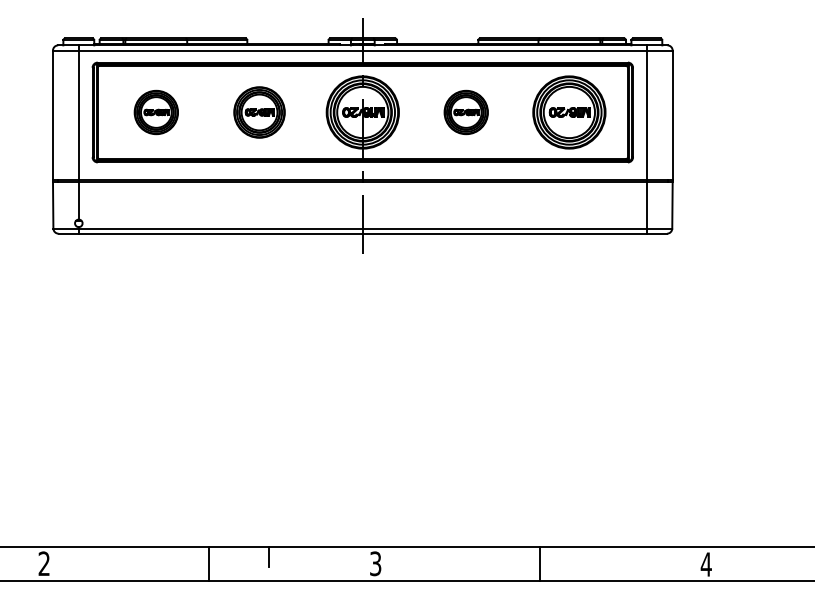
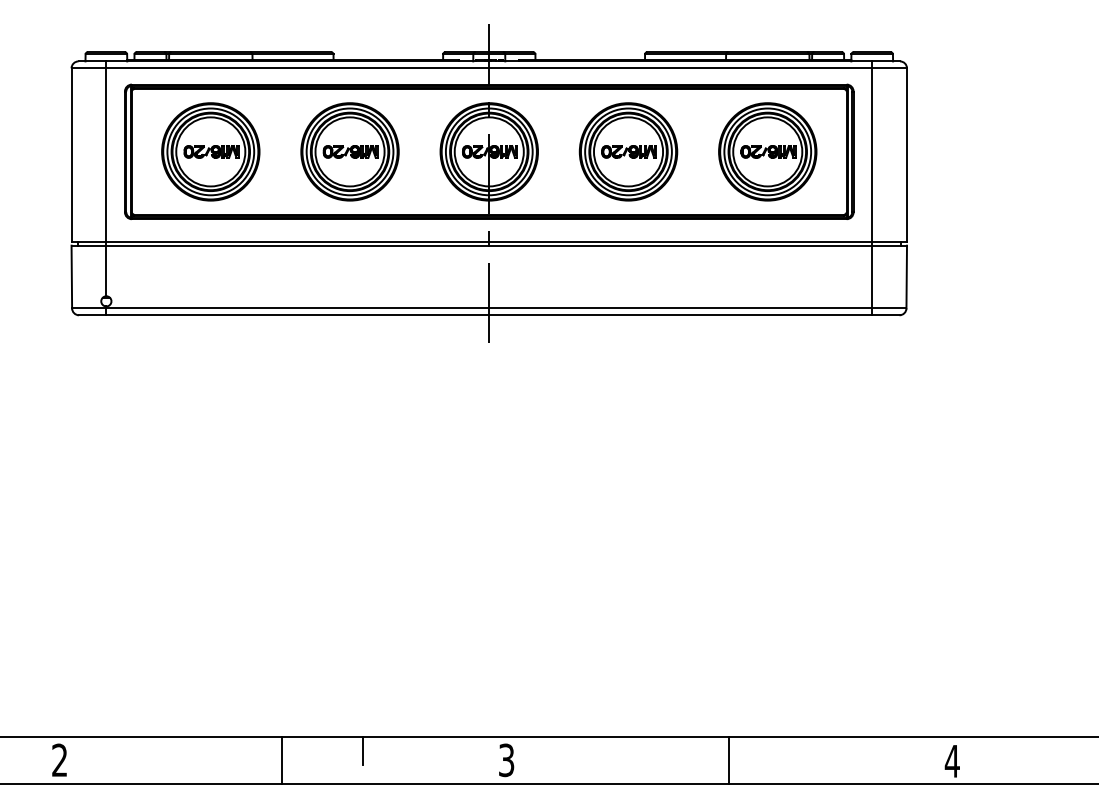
part: (156, 112) -> (211, 151), size x1.67
part: (259, 112) -> (349, 151), size x1.43
part: (466, 112) -> (629, 151), size x1.67

